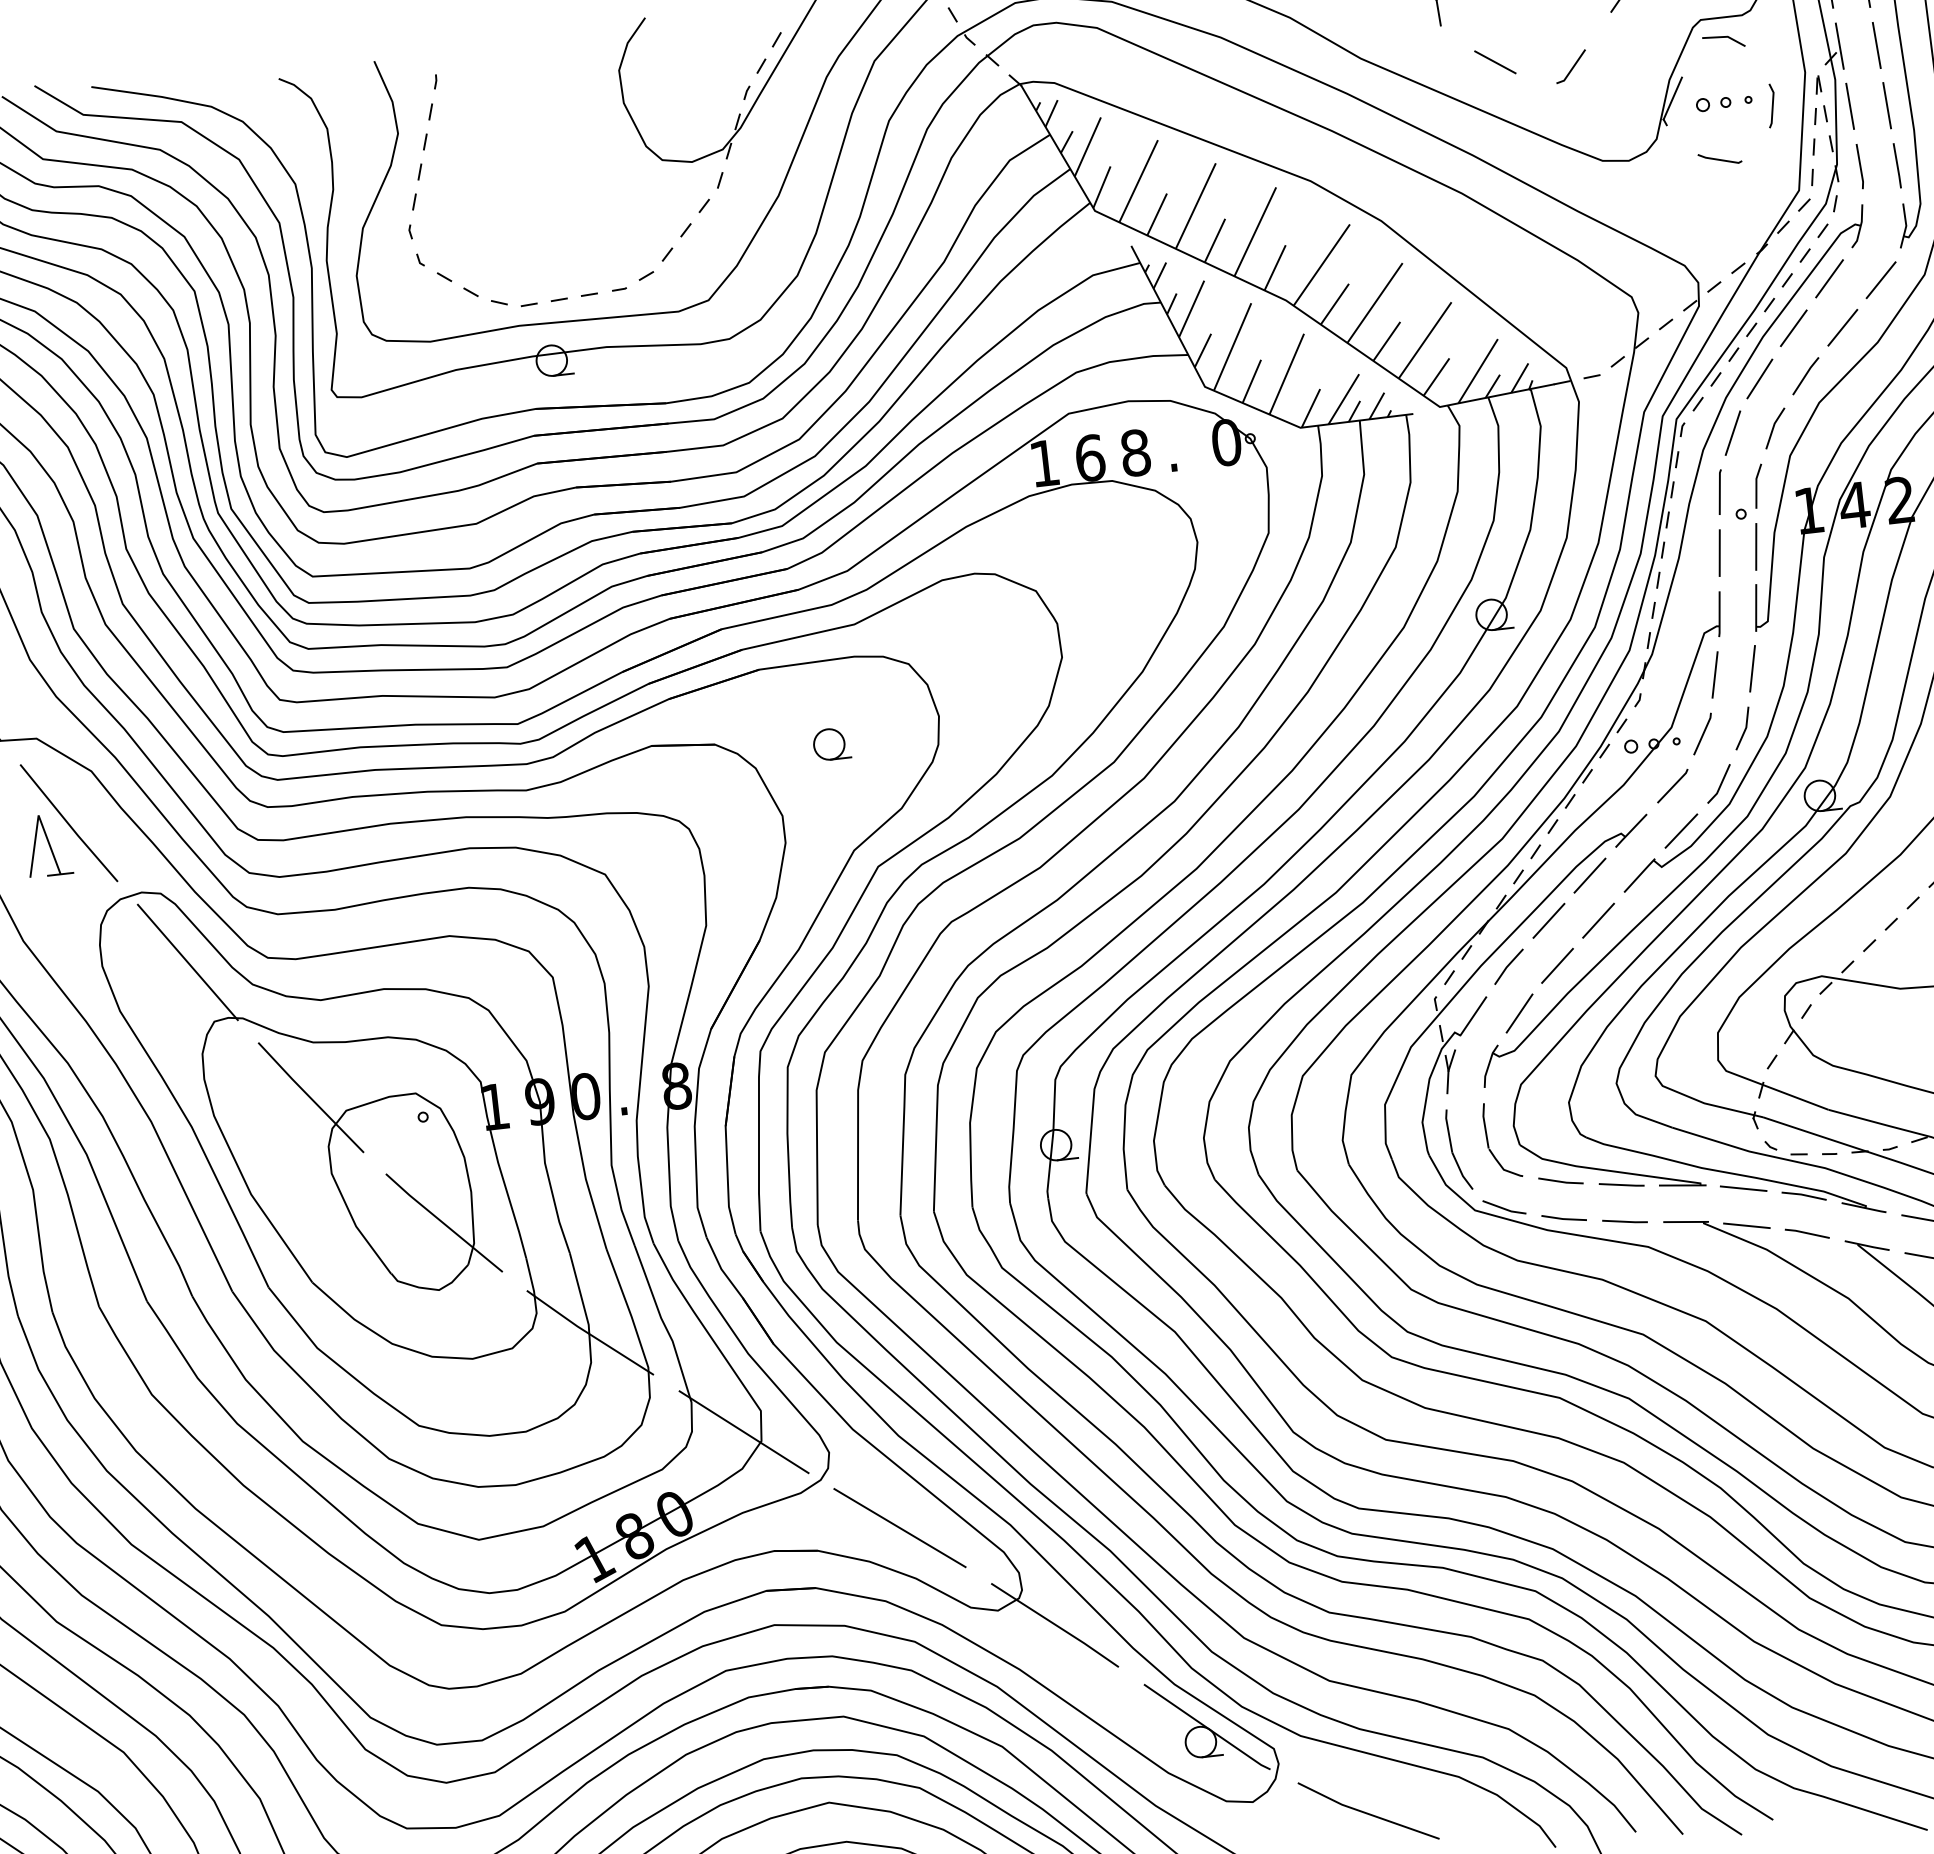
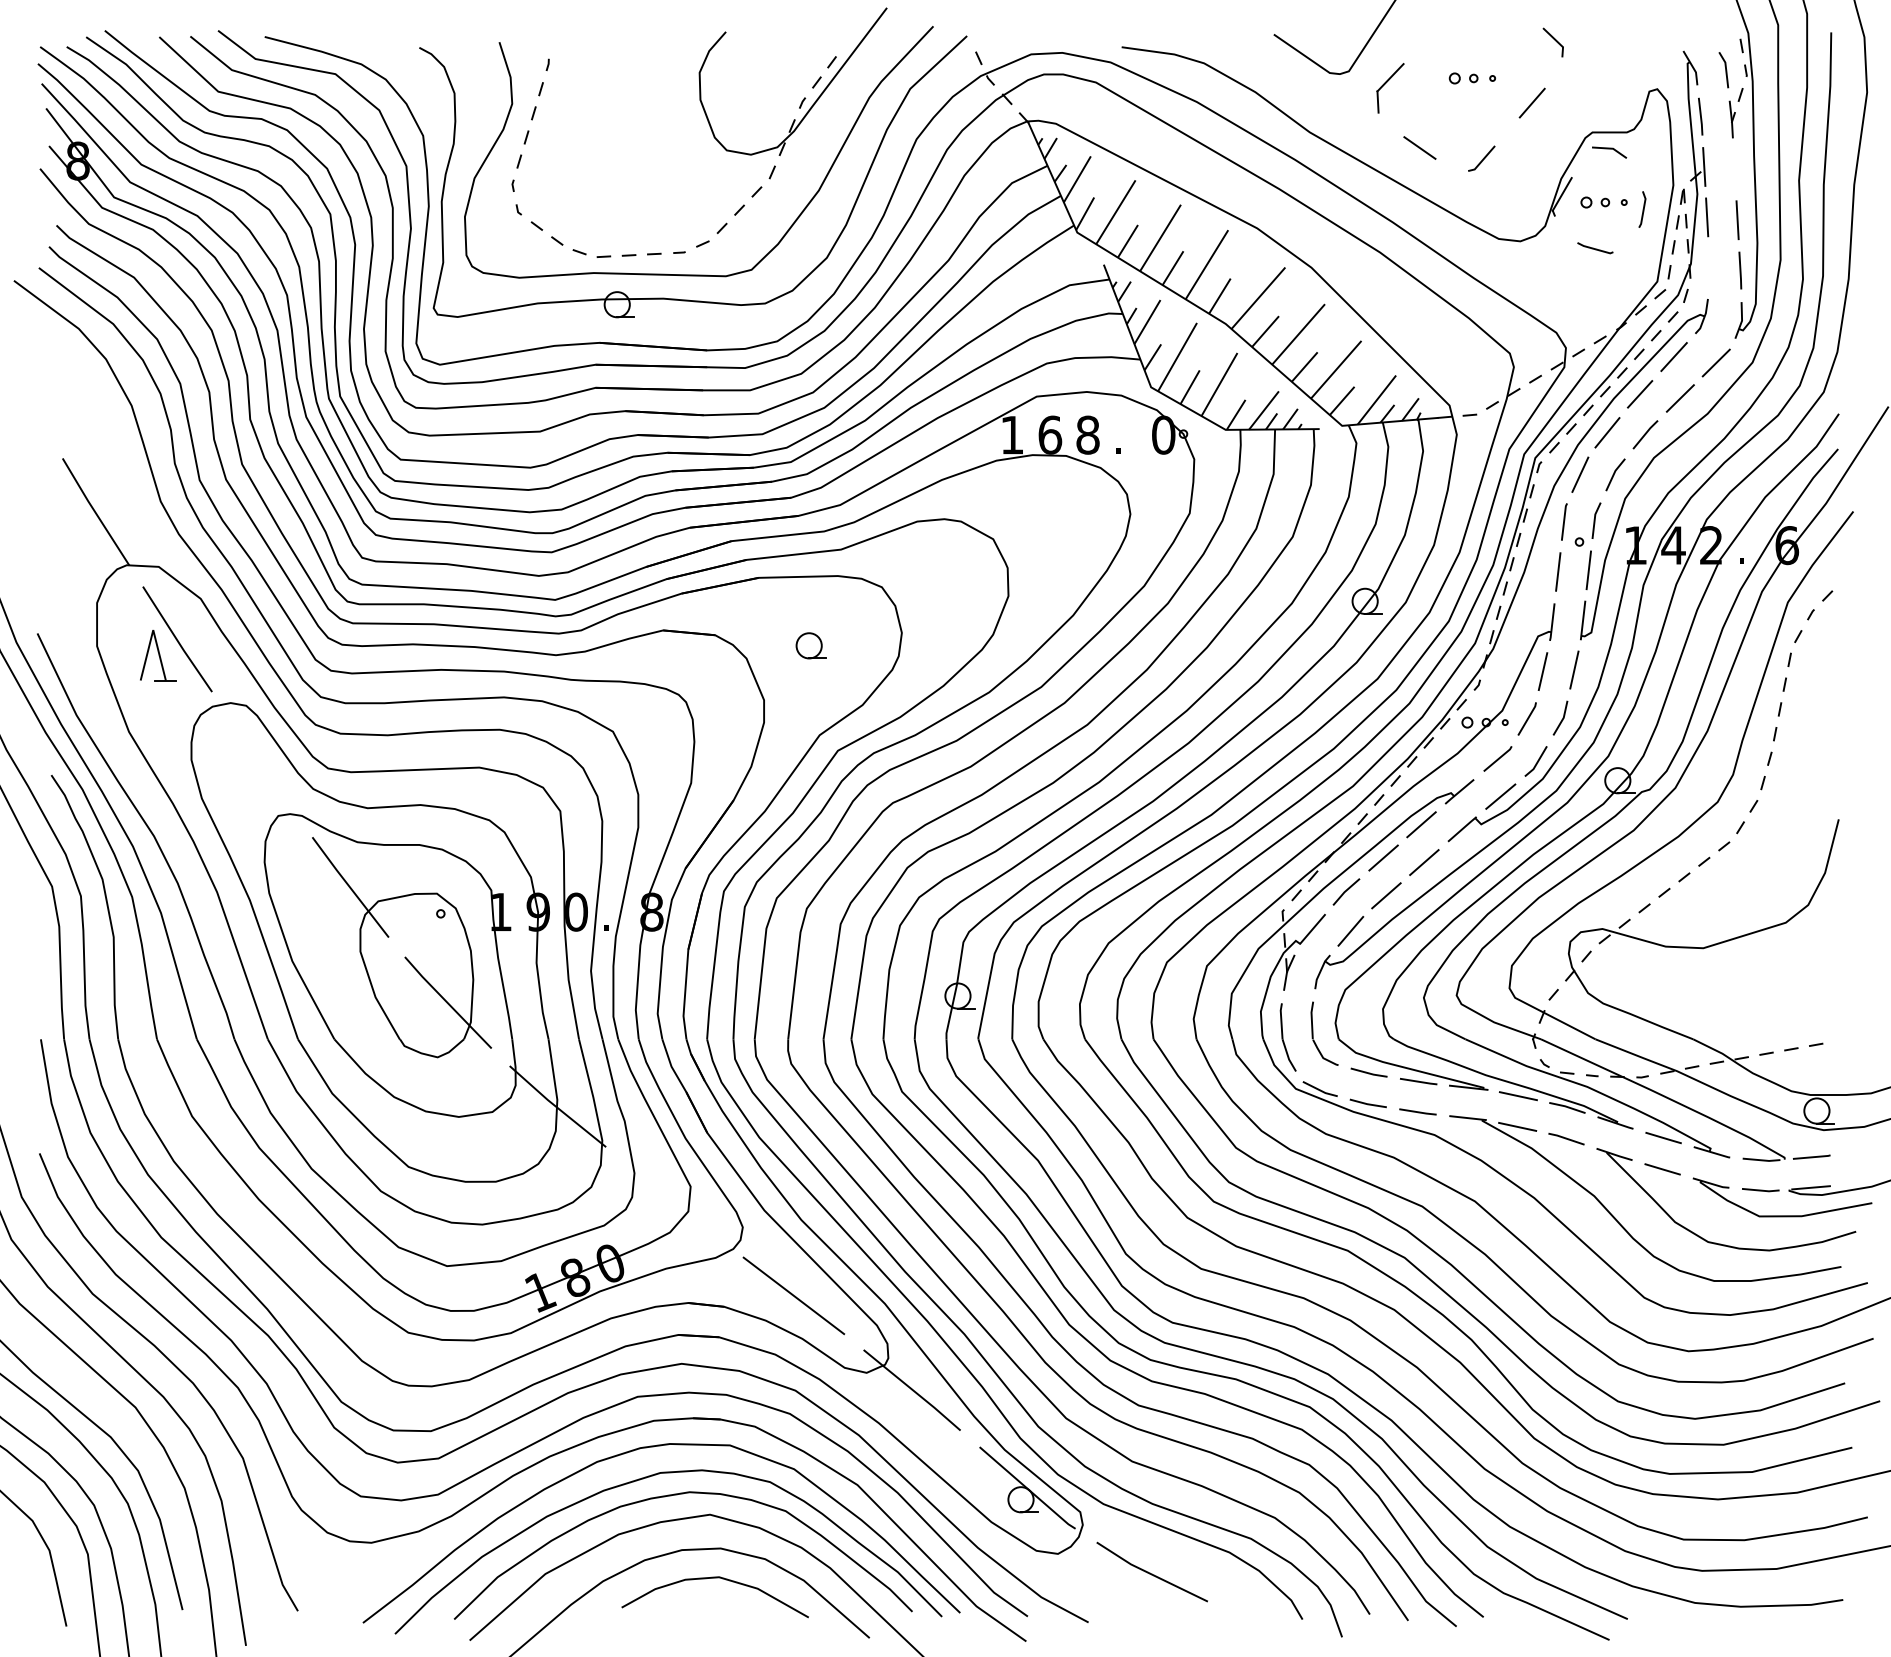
line: (1876, 45) -> (1734, 169), removed
line: (1859, 166) -> (1709, 267), removed
line: (187, 962) -> (261, 764), removed
line: (743, 1432) -> (674, 1202), removed

